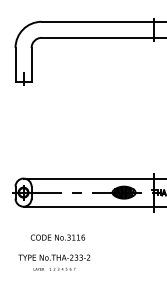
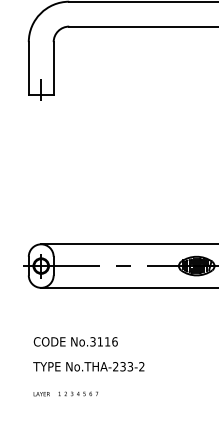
text: (57, 237) -> (75, 341), moved
text: (54, 268) -> (65, 392), moved

